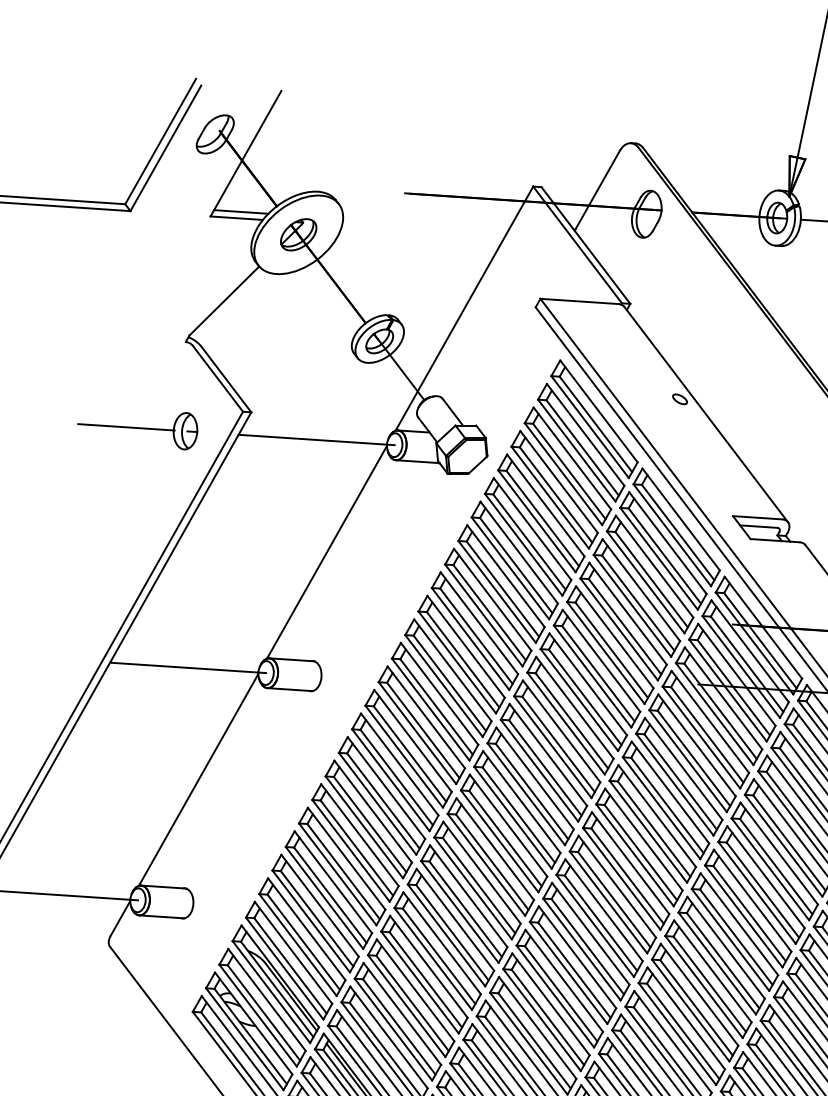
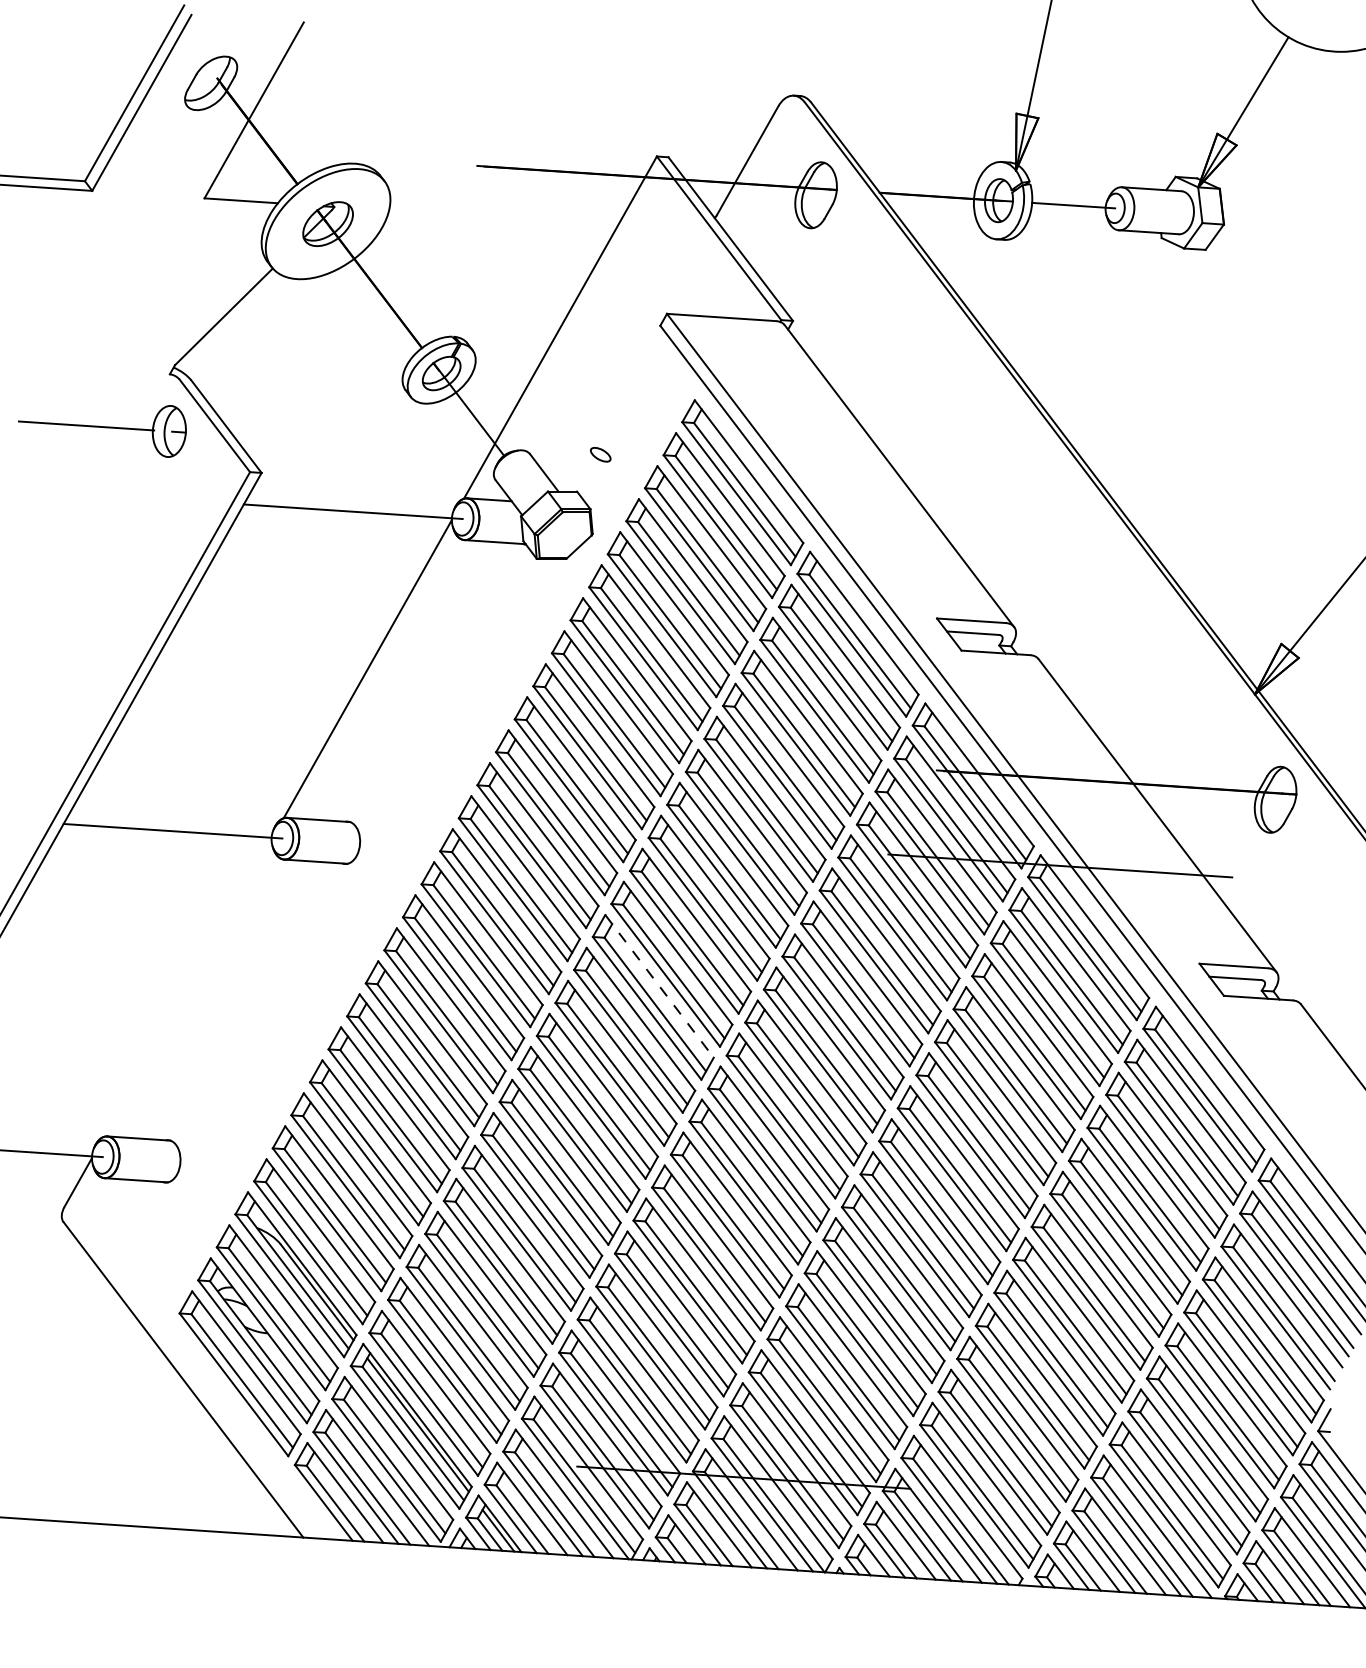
line: (241, 211) -> (247, 191), removed
part: (679, 399) -> (600, 454), moved
part: (137, 431) -> (102, 431), moved
line: (535, 778) -> (659, 986), solid -> dashed
line: (198, 779) -> (187, 987), removed

